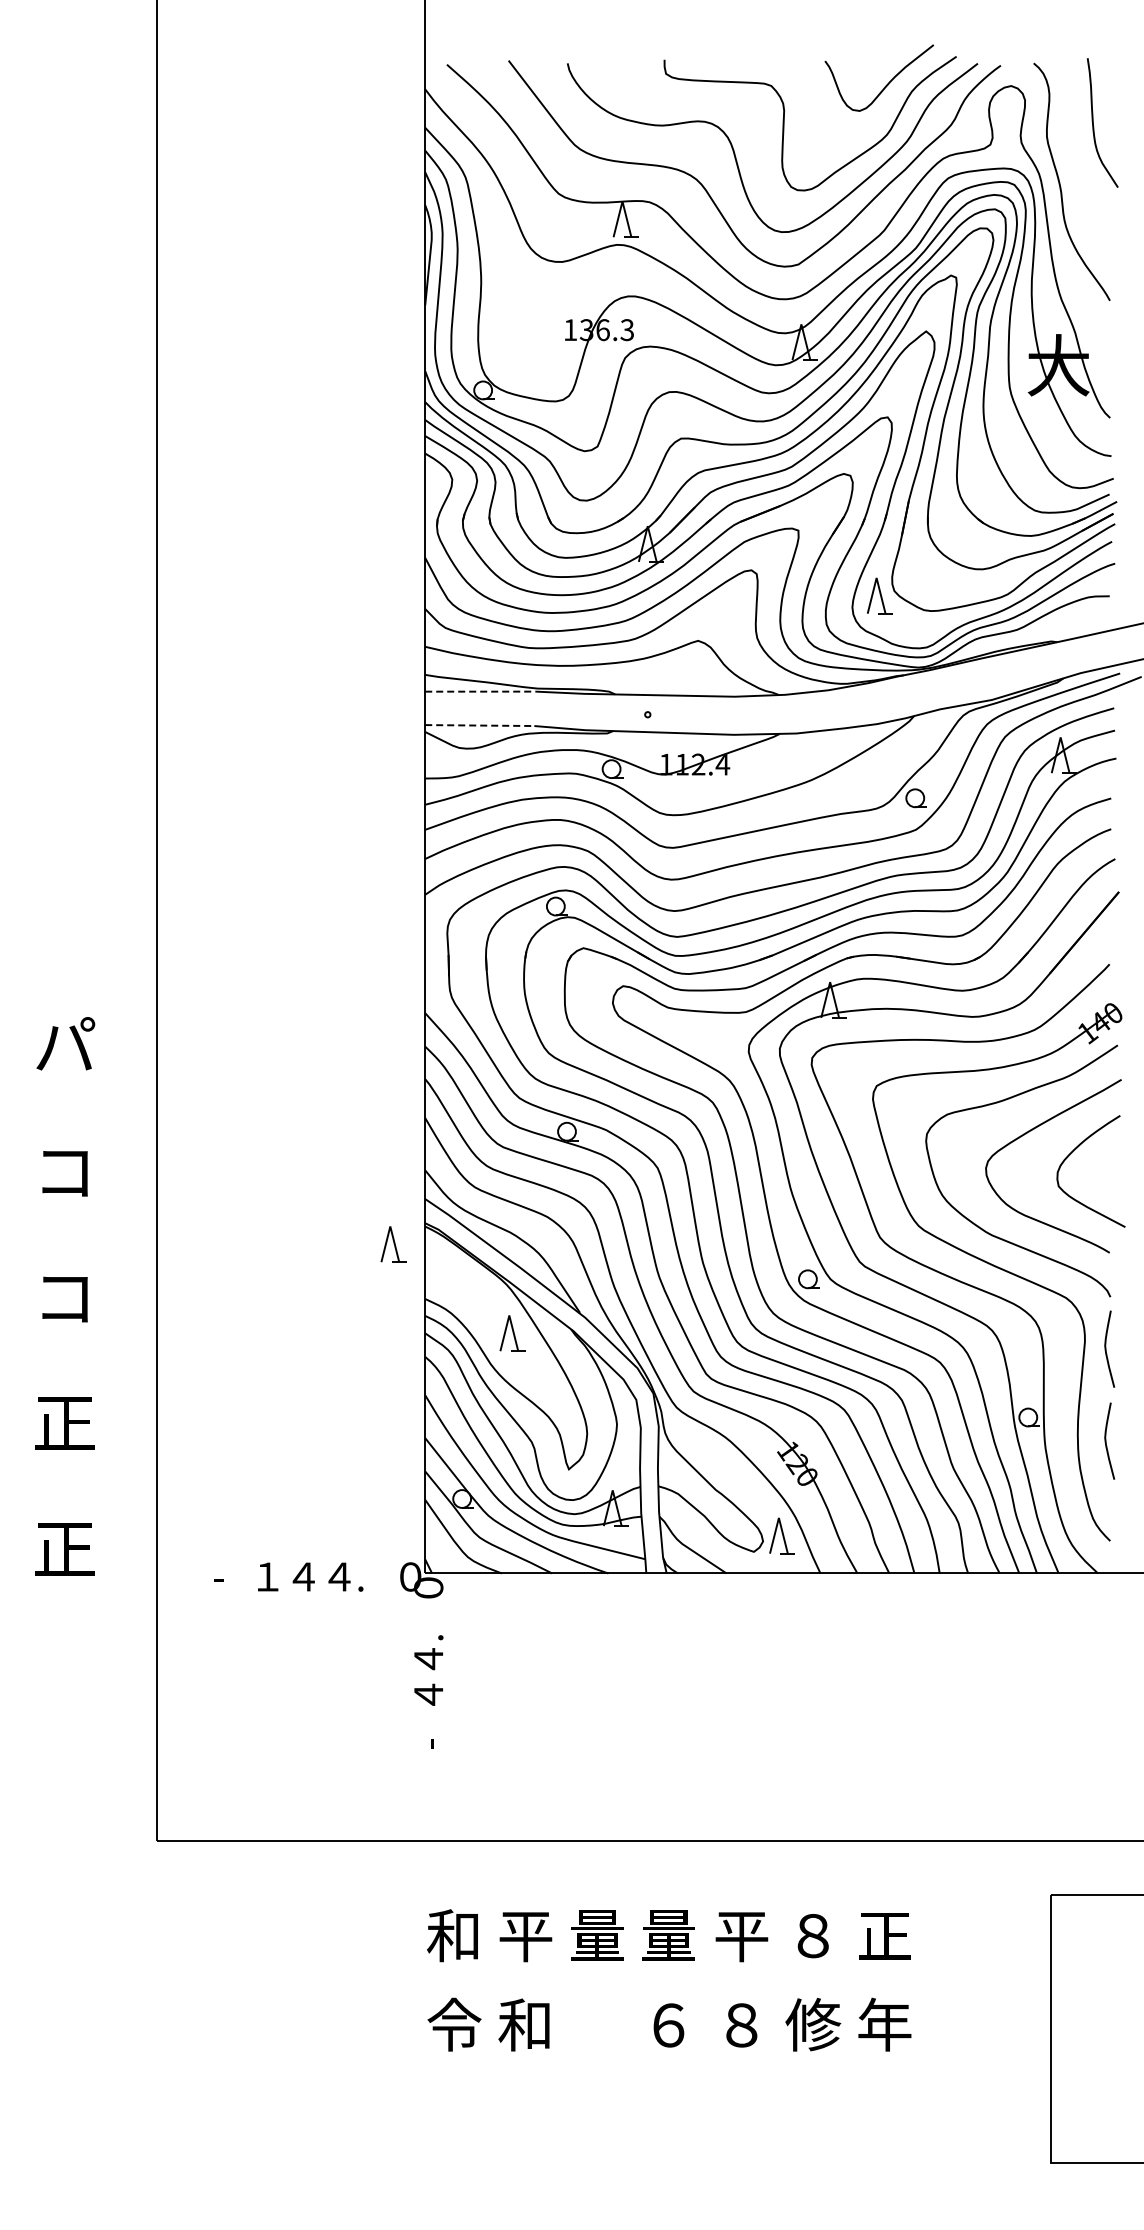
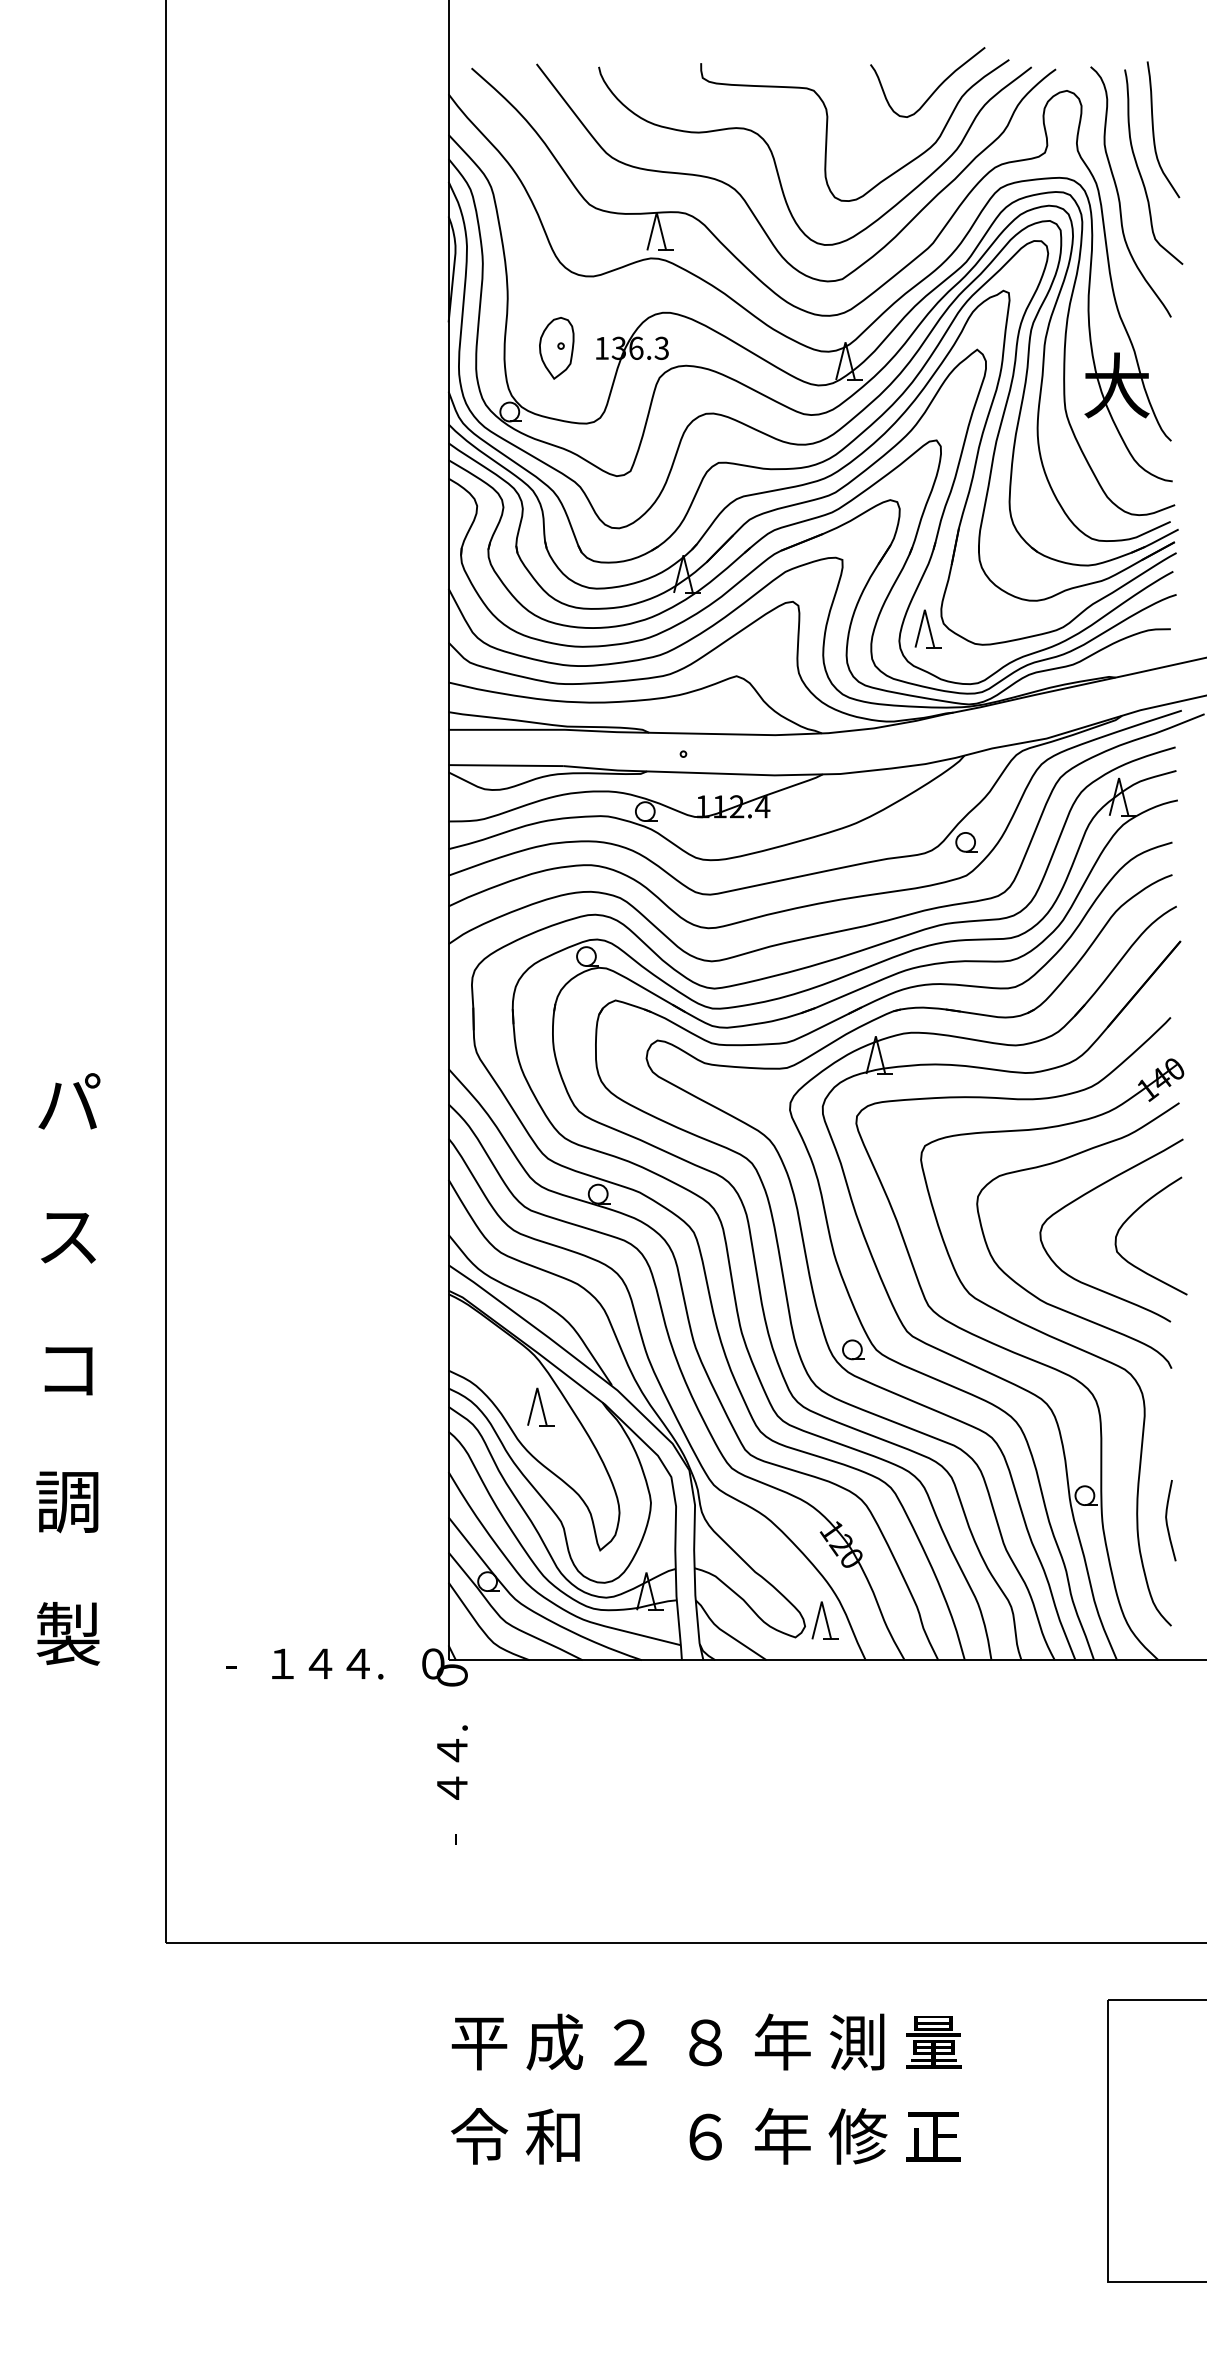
curve: (1080, 161) -> (1140, 170), added
part: (527, 329) -> (556, 347), added
line: (480, 691) -> (506, 729), dashed -> solid
line: (479, 725) -> (505, 765), dashed -> solid
text: (64, 1173) -> (68, 1238), コ -> ス
part: (393, 1244) -> (415, 1313), removed
curve: (1106, 1348) -> (1167, 1422), removed
text: (64, 1423) -> (68, 1501), 正 -> 調
text: (64, 1548) -> (68, 1633), 正 -> 製
text: (453, 1935) -> (478, 2042), 和 -> 平
text: (525, 1935) -> (554, 2042), 平 -> 成
text: (597, 1935) -> (630, 2042), 量 -> ２
text: (668, 1935) -> (705, 2042), 量 -> ８
text: (741, 1935) -> (782, 2042), 平 -> 年
text: (812, 1935) -> (857, 2042), ８ -> 測
text: (884, 1935) -> (933, 2042), 正 -> 量
text: (741, 2024) -> (782, 2136), ８ -> 年
text: (884, 2024) -> (933, 2136), 年 -> 正

